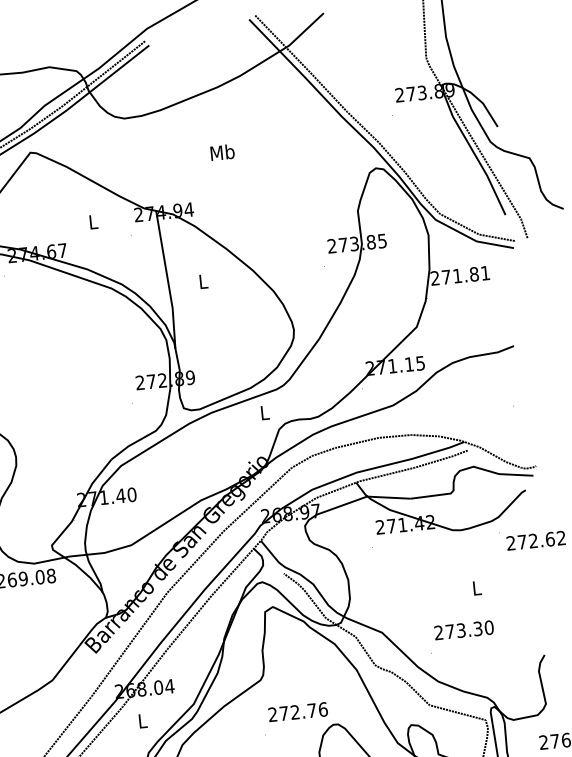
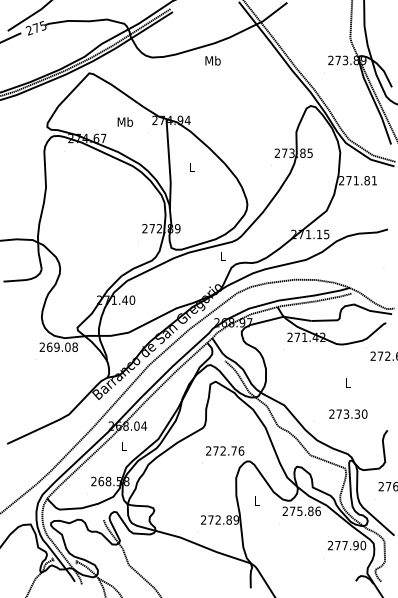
text: (221, 152) -> (212, 60), moved
text: (91, 221) -> (124, 121), L -> Mb
text: (464, 629) -> (348, 413), moved

